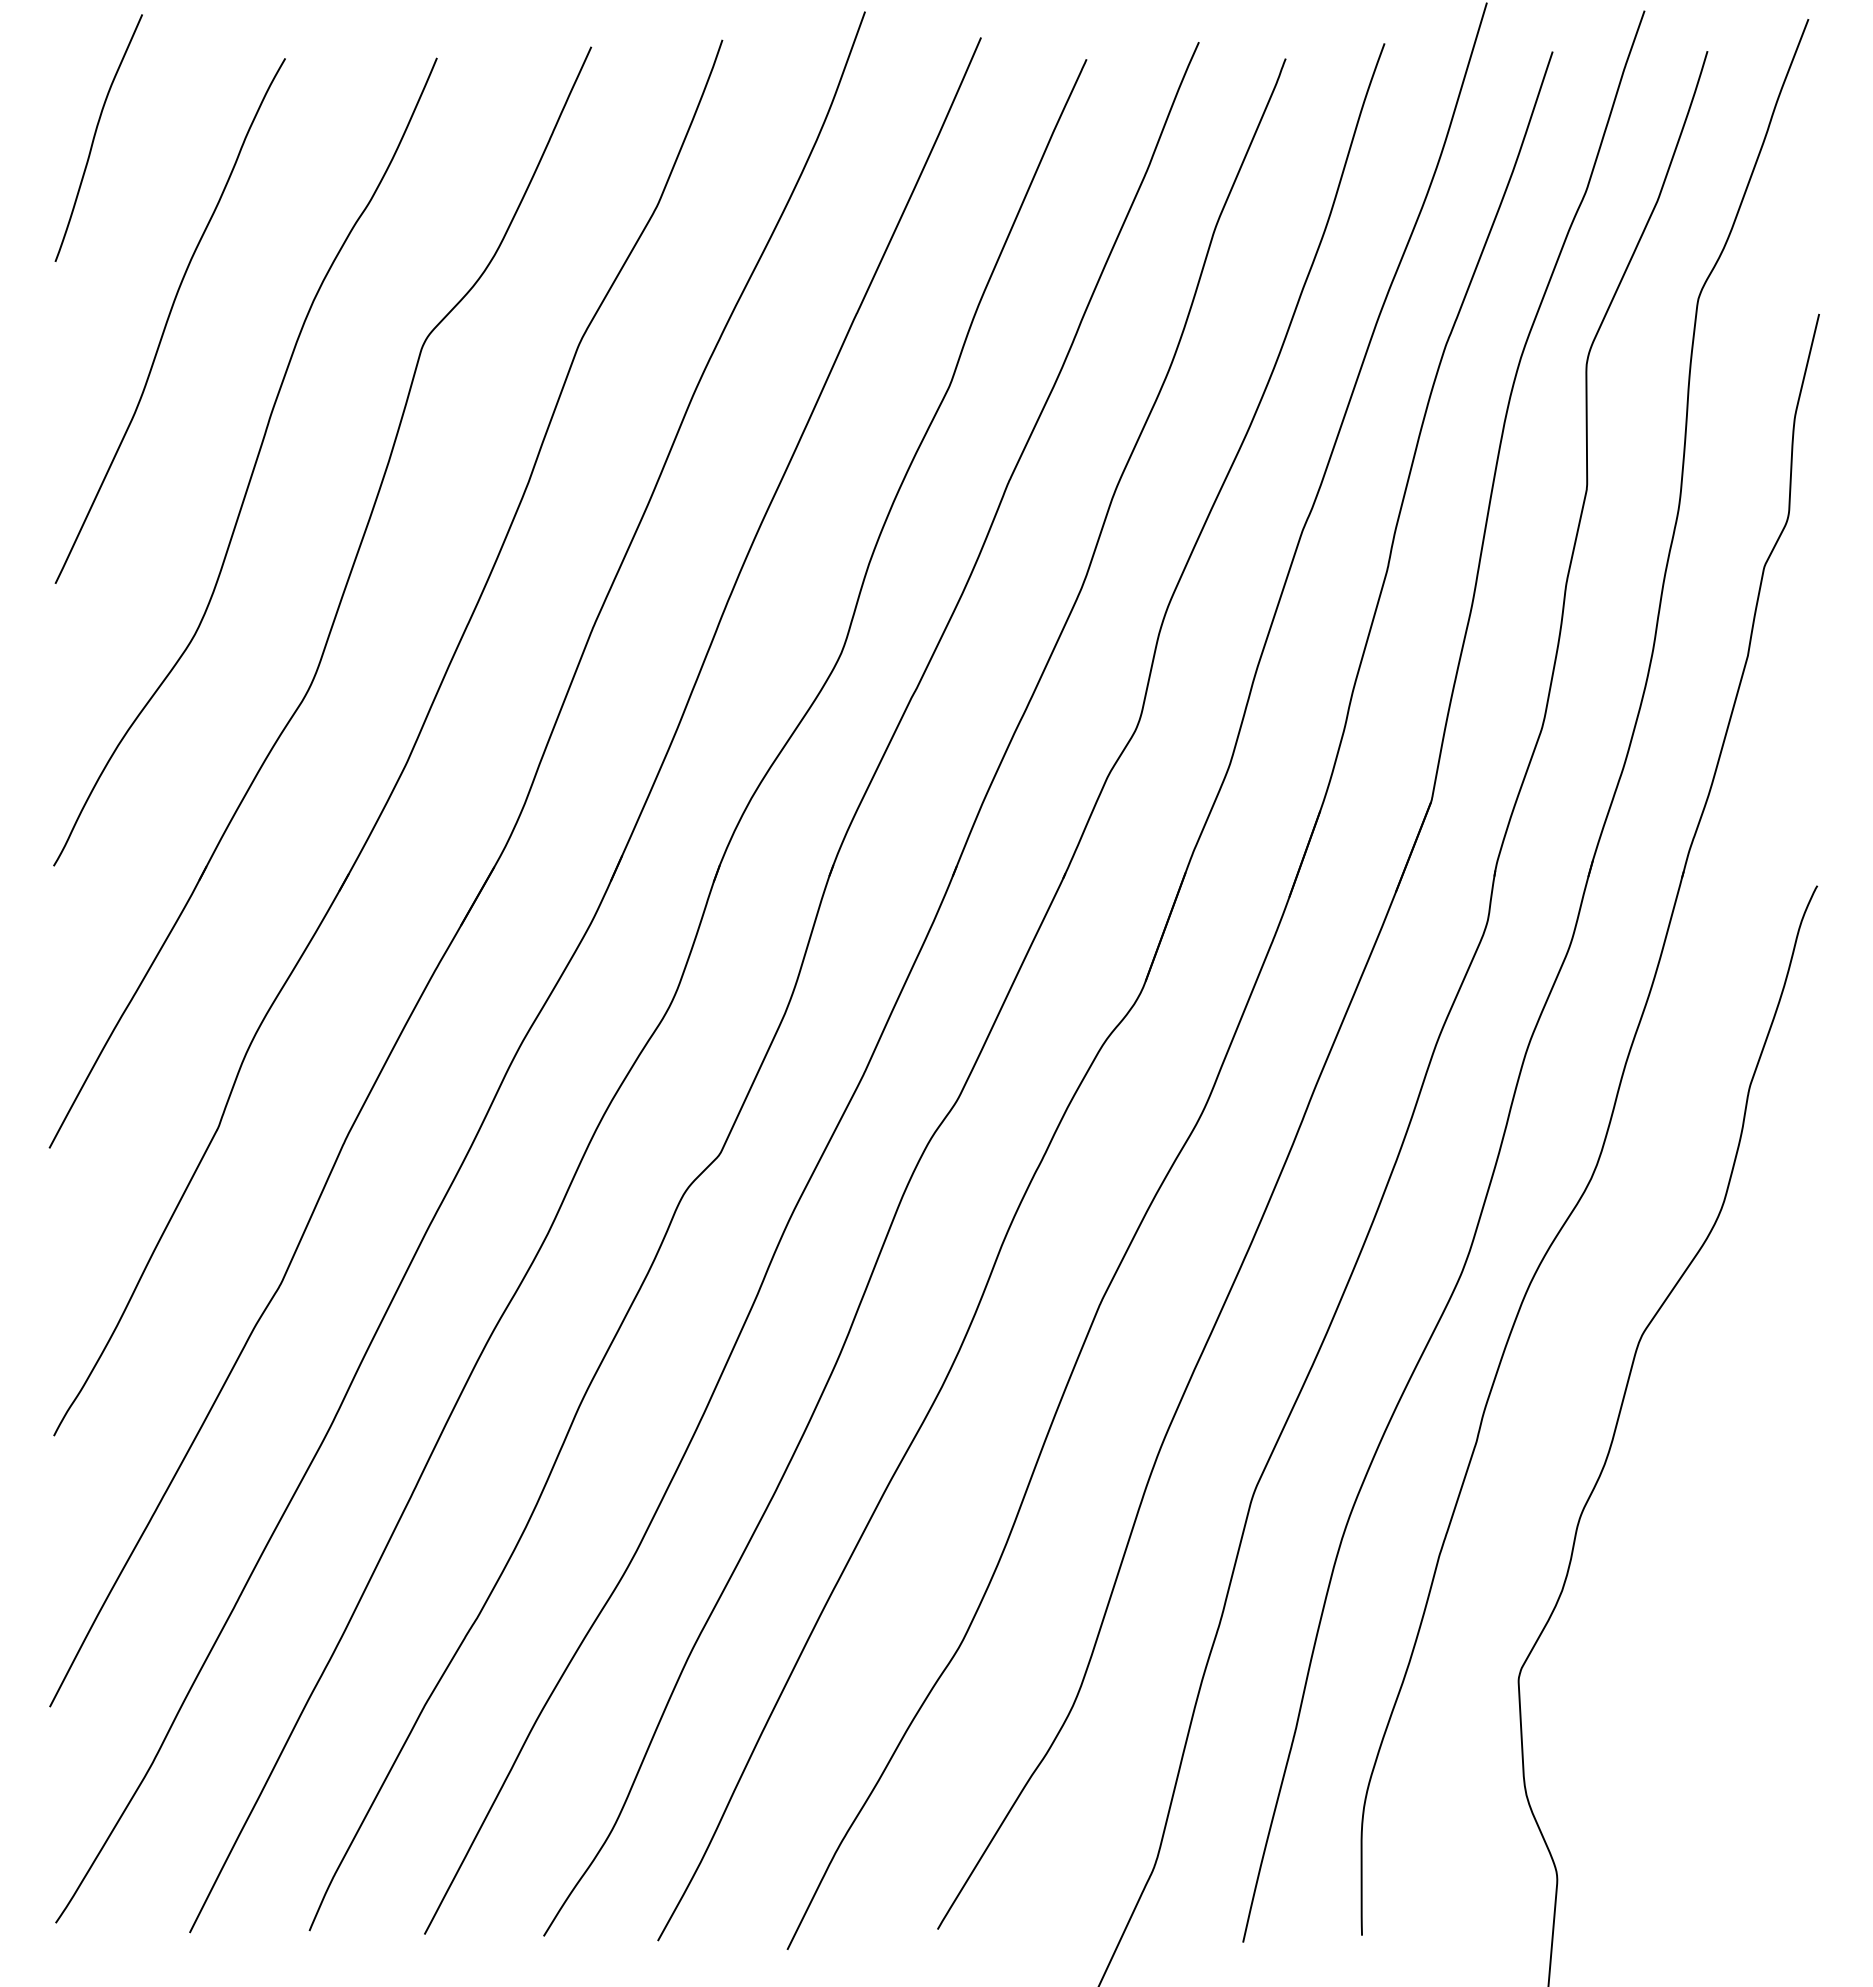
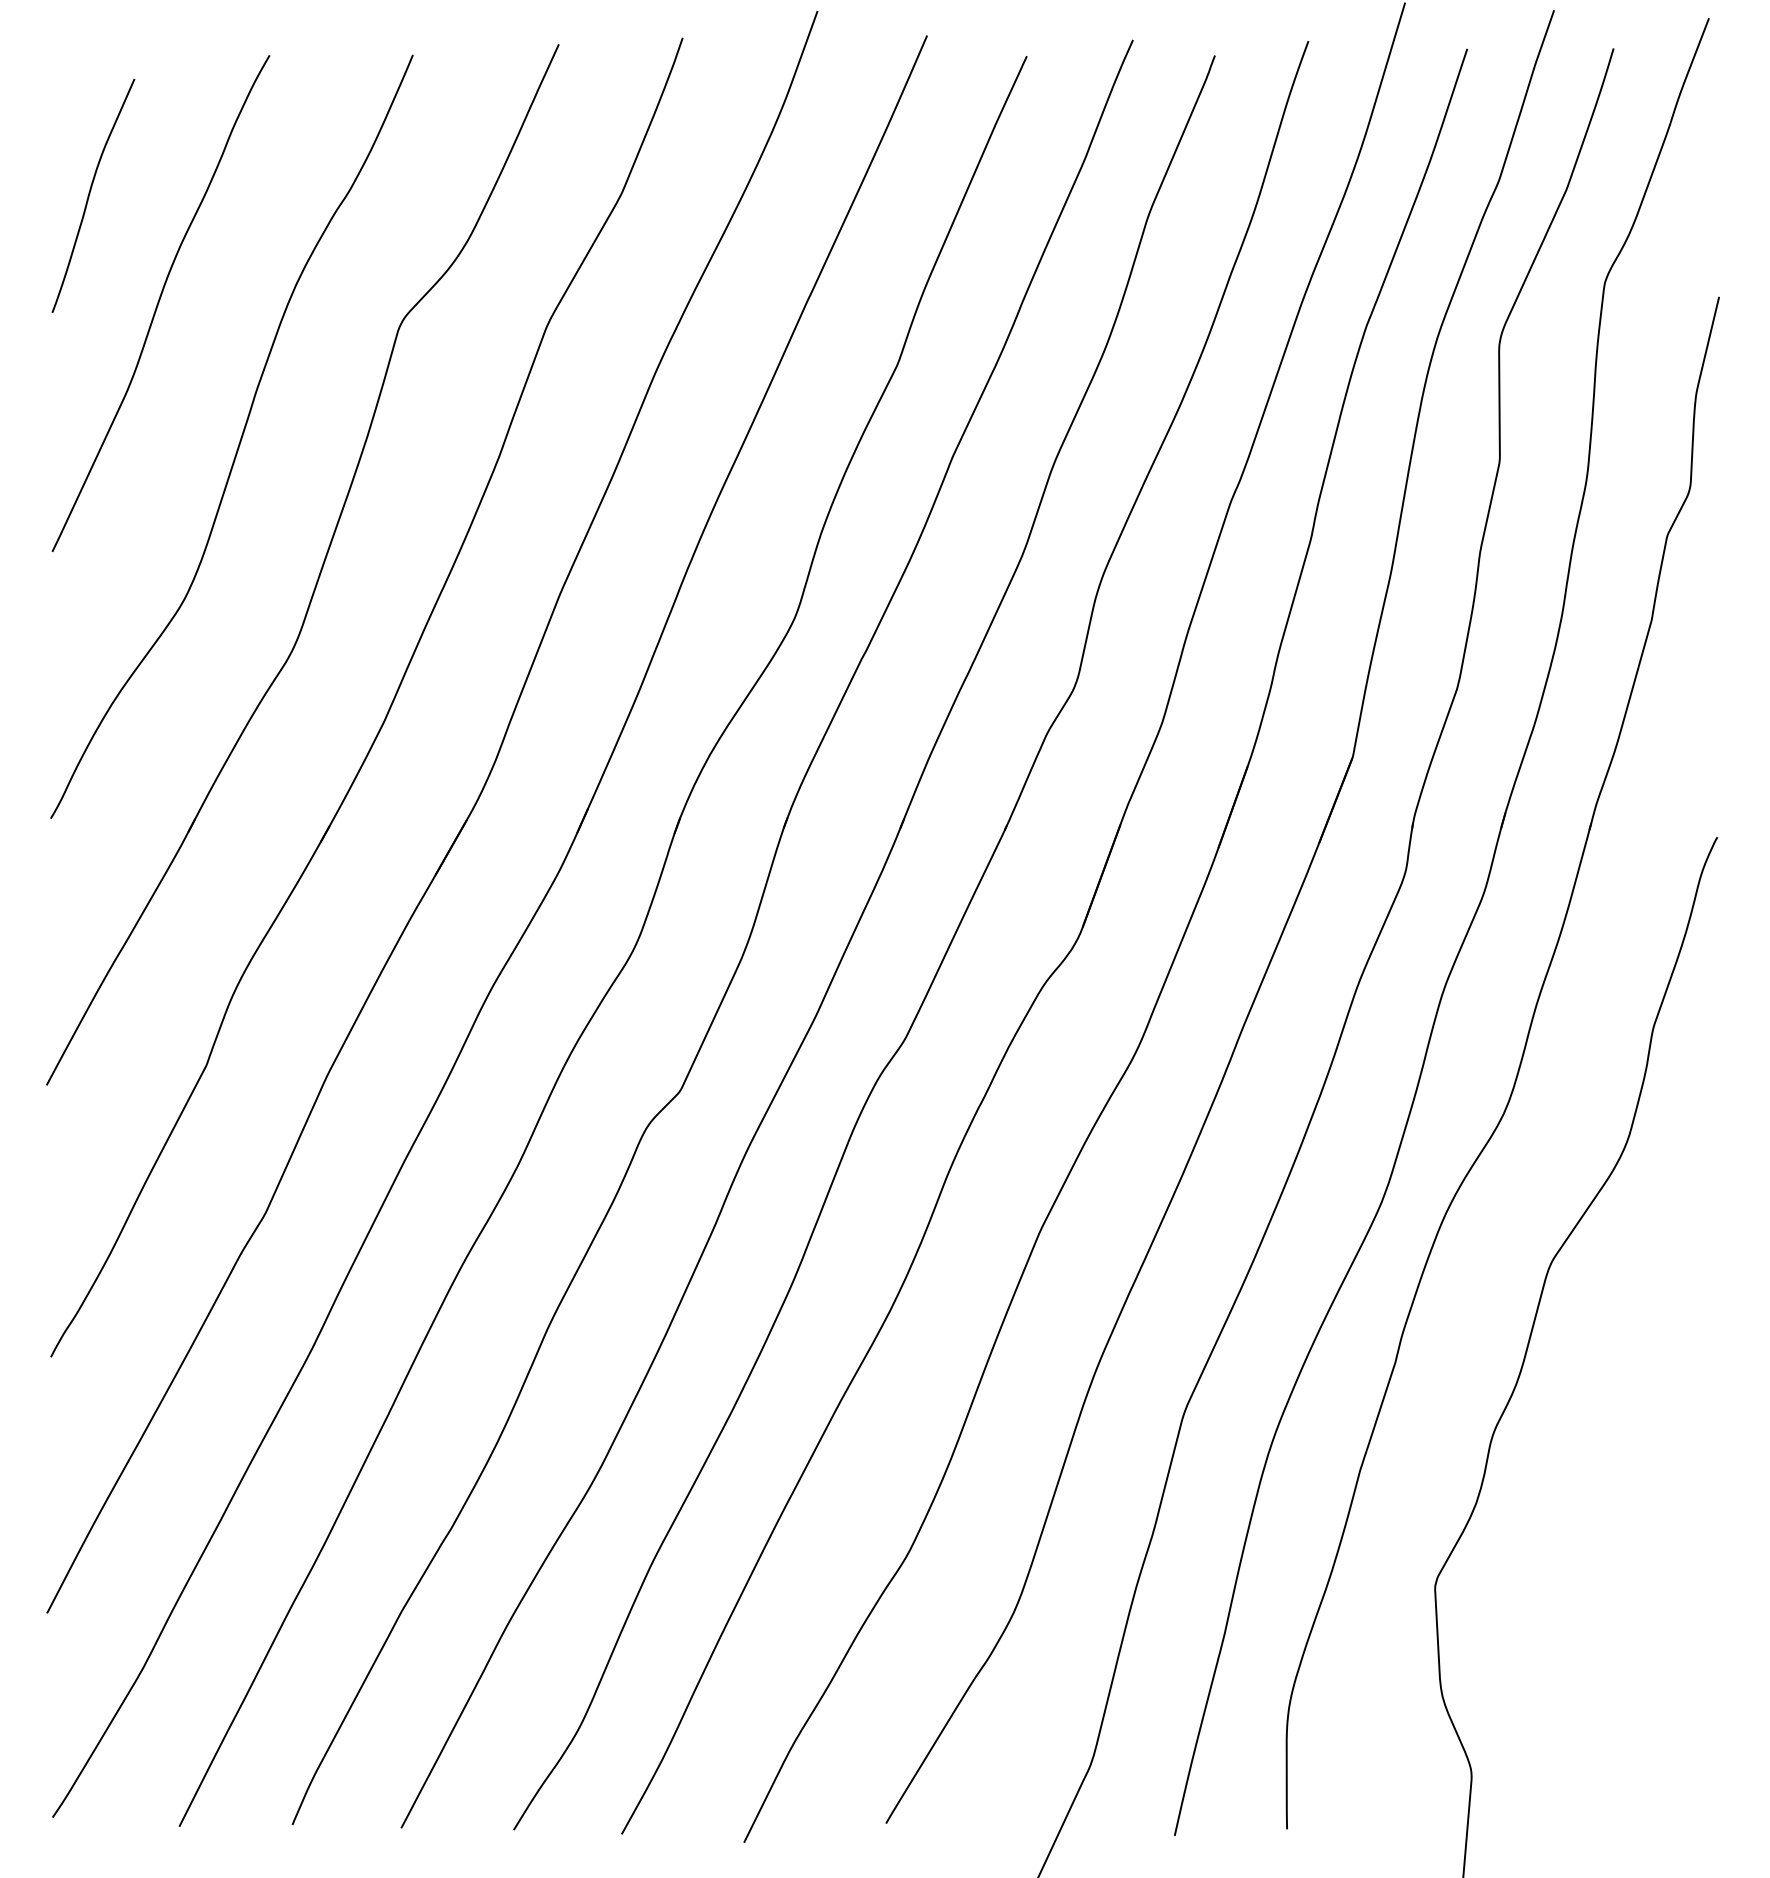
curve: (95, 136) -> (90, 194), moved

